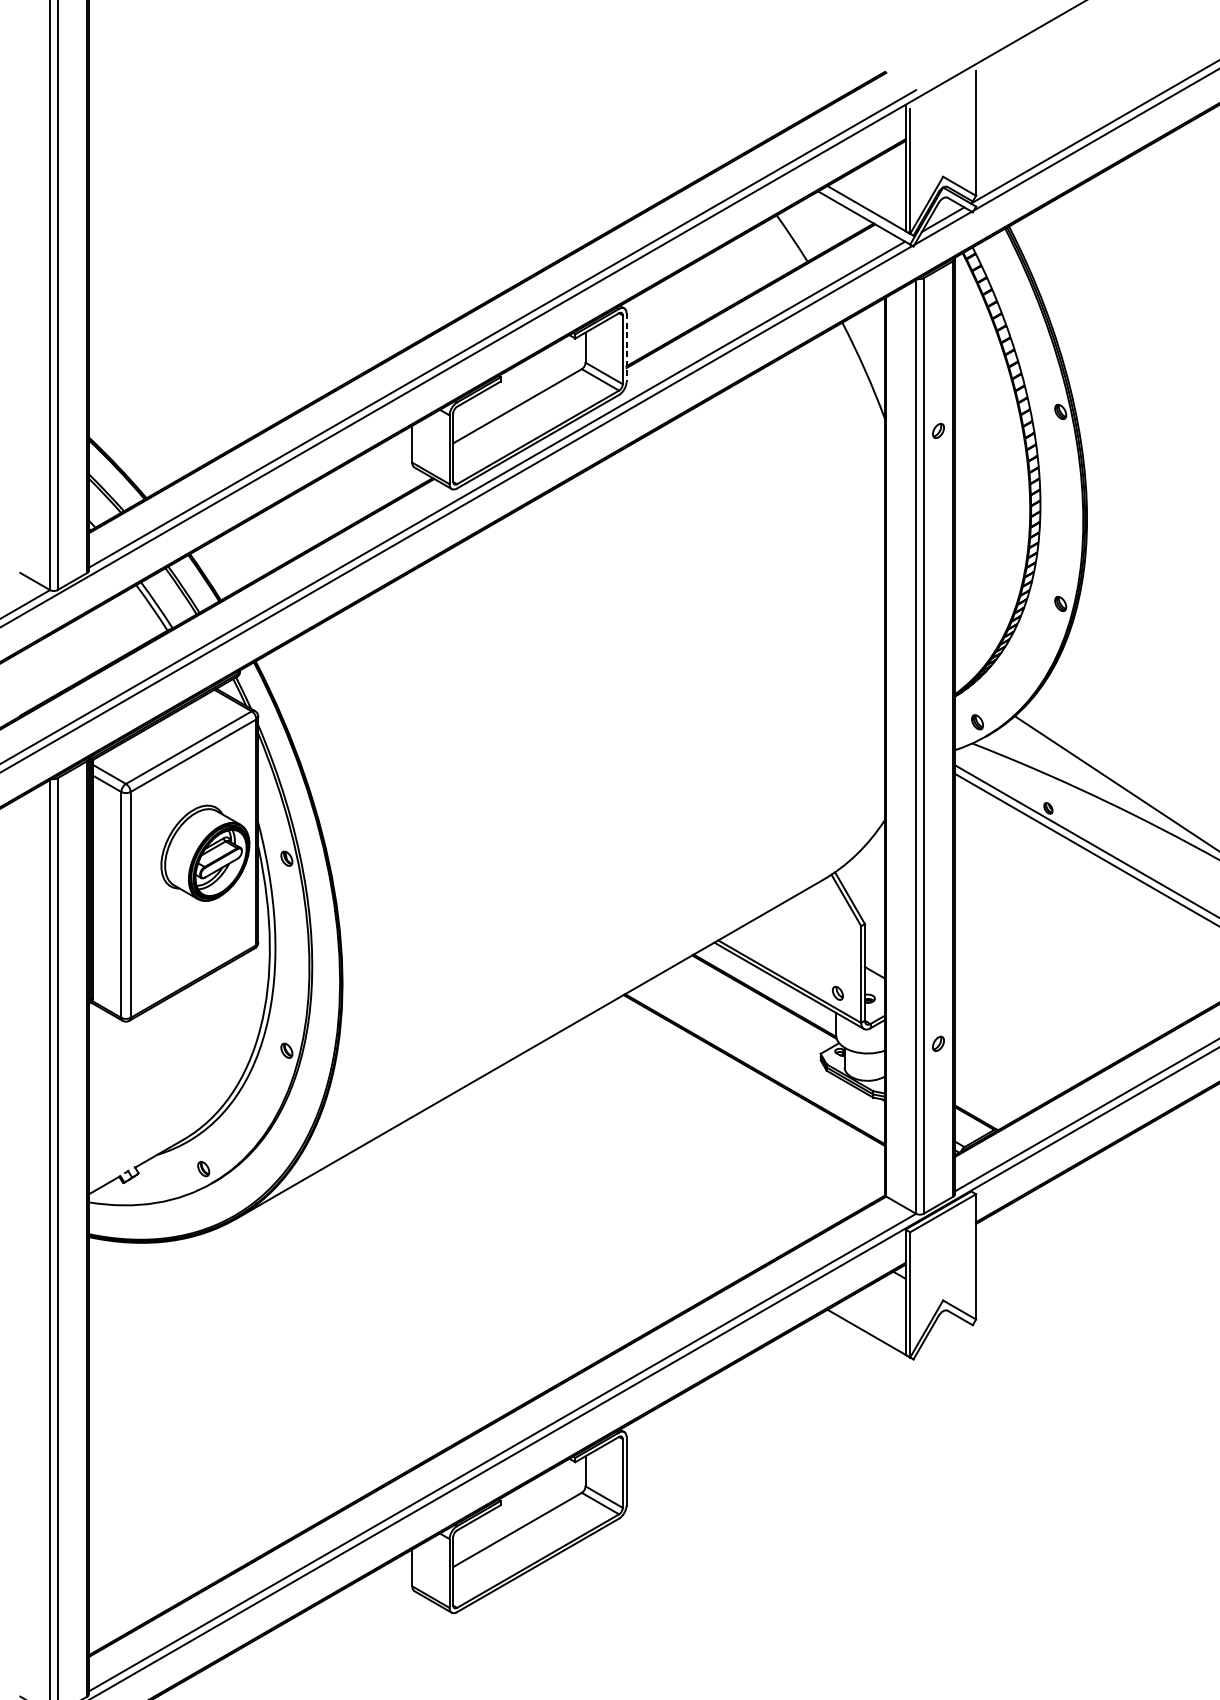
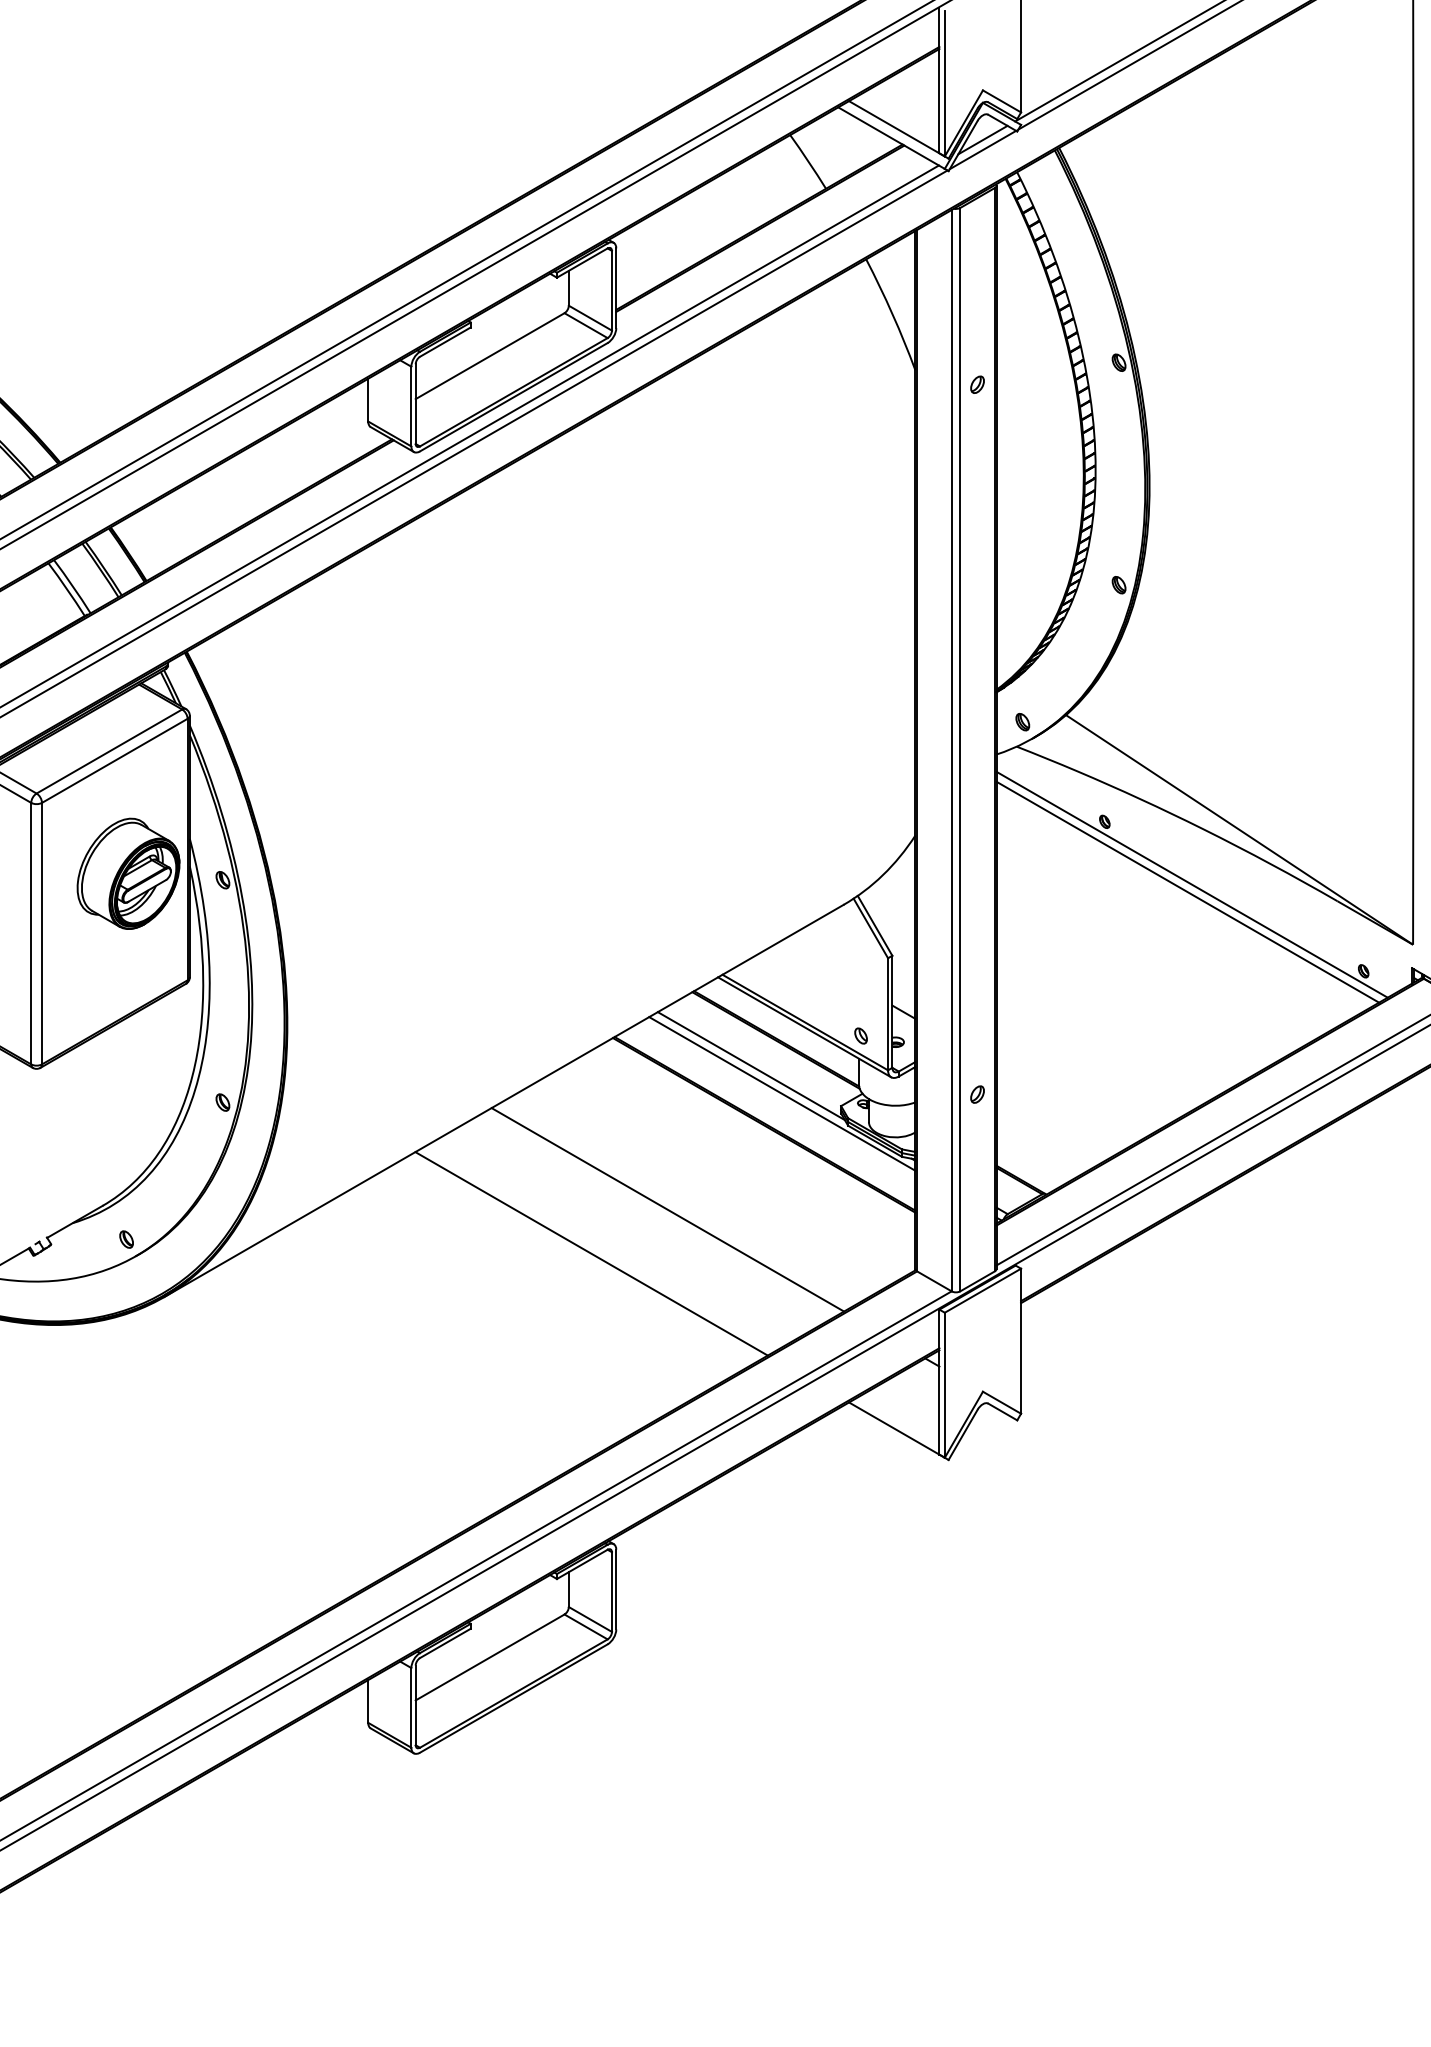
line: (626, 347) -> (616, 288), dashed -> solid
line: (742, 1019) -> (750, 1066), added
line: (770, 1042) -> (782, 1093), added
line: (670, 1143) -> (667, 1209), added
line: (605, 1181) -> (591, 1253), added

